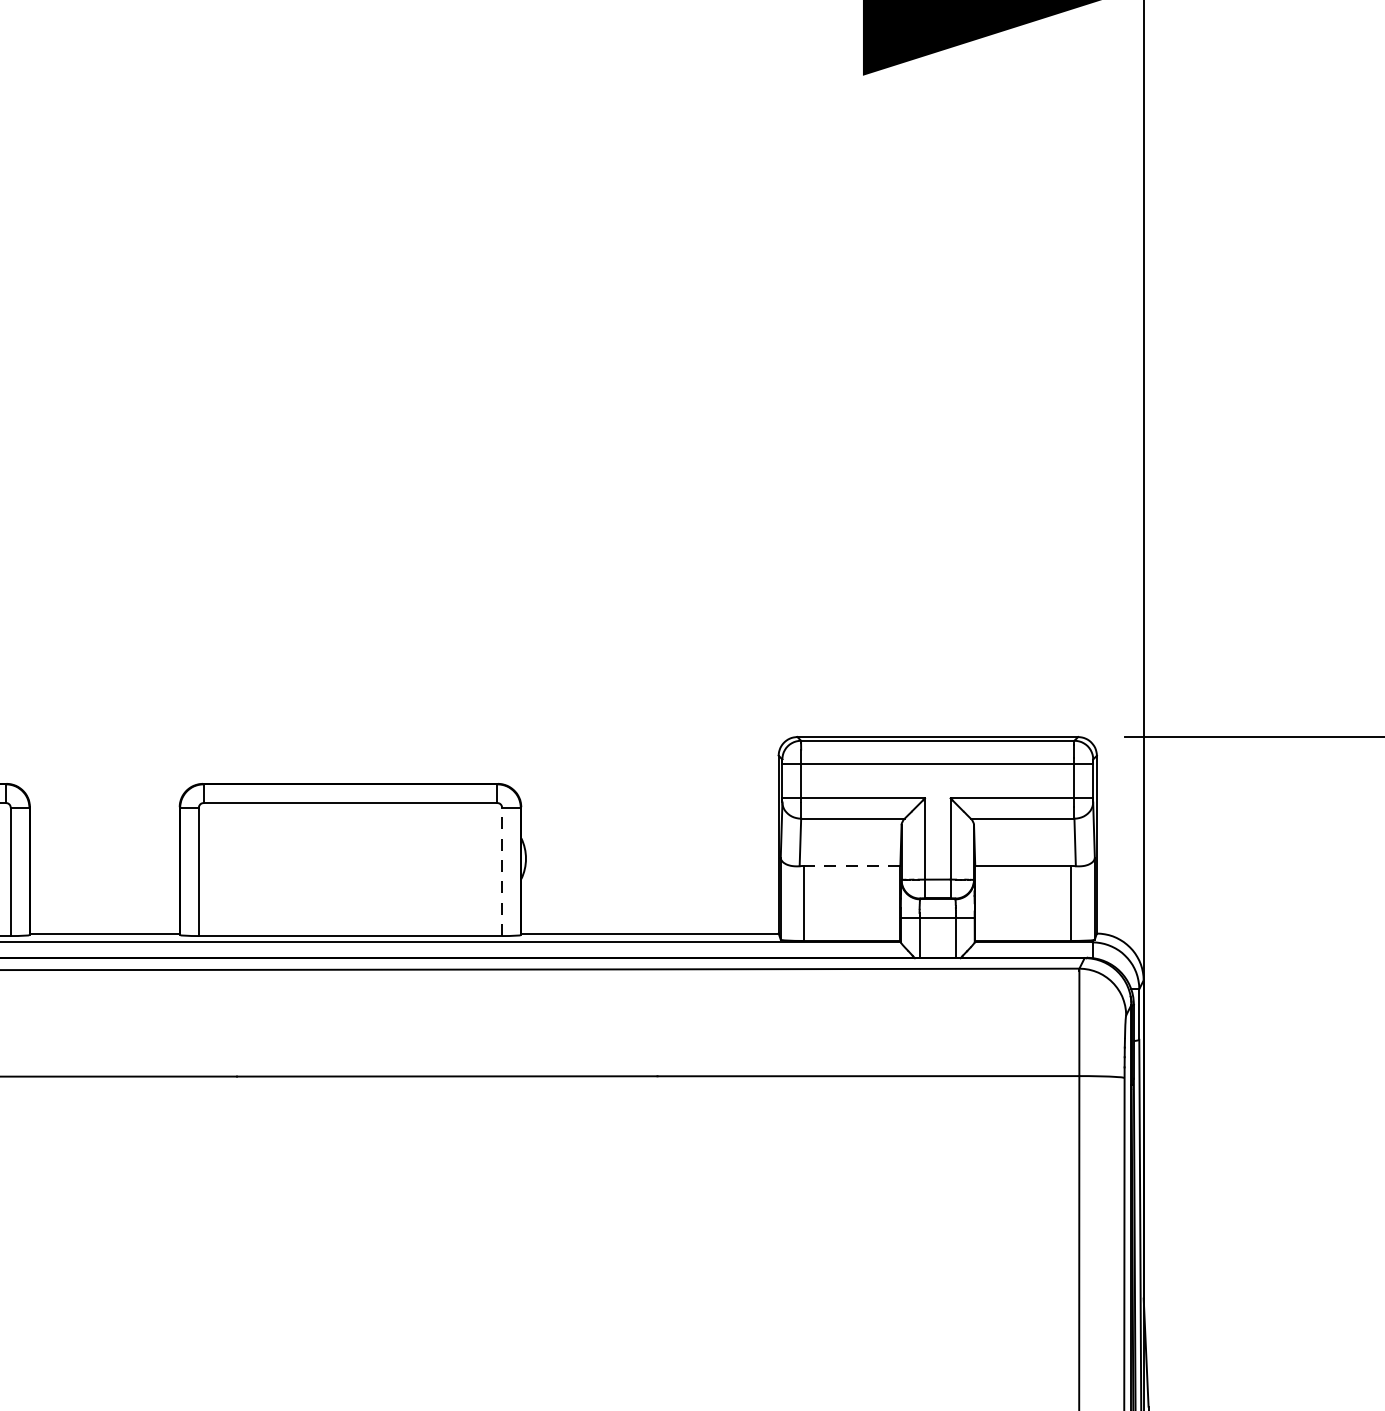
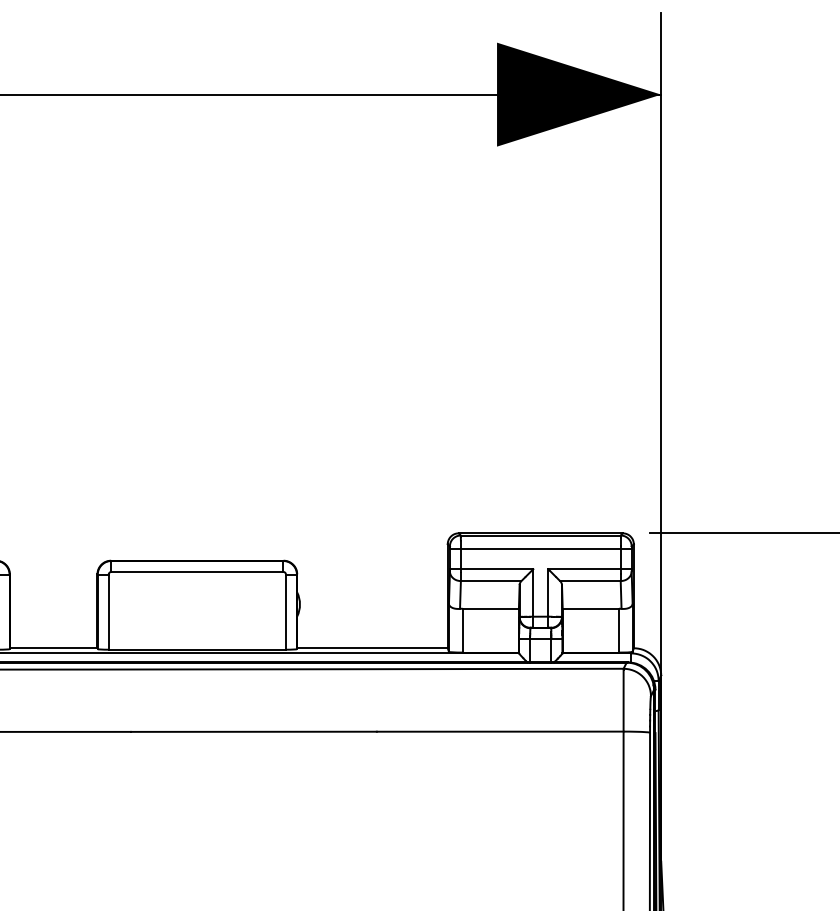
line: (851, 865) -> (490, 608), dashed -> solid
line: (502, 872) -> (286, 612), dashed -> solid

